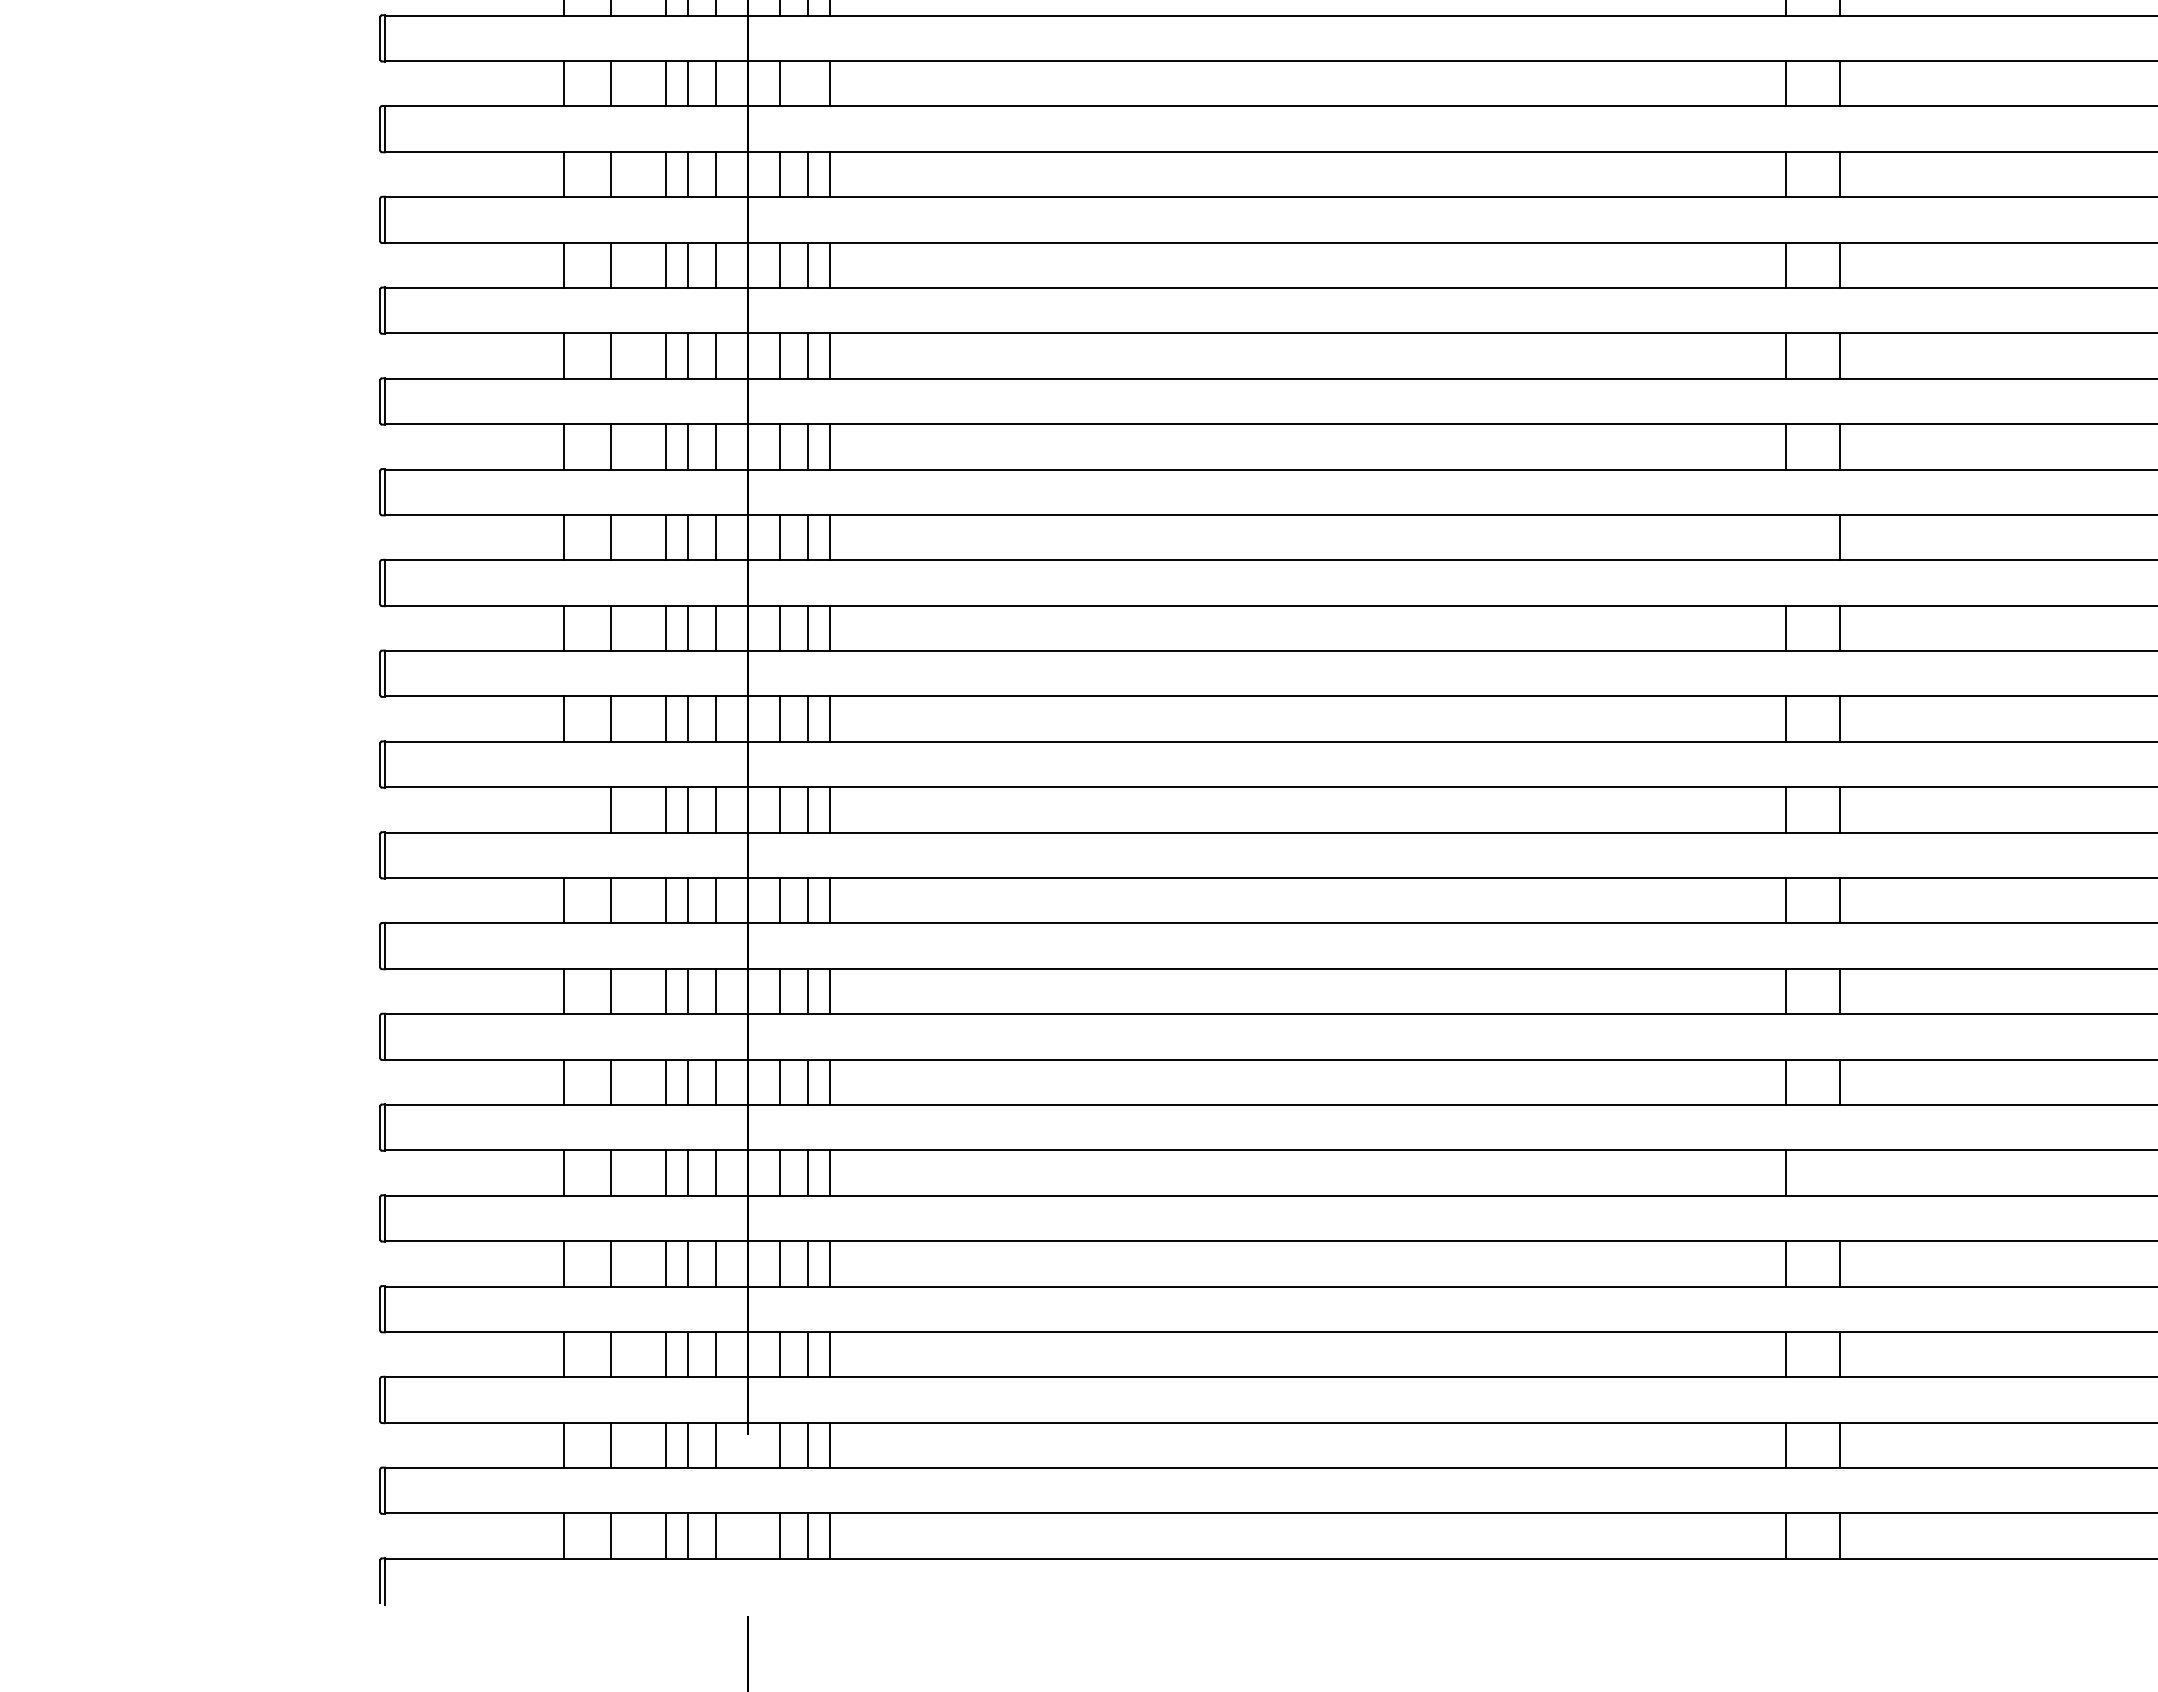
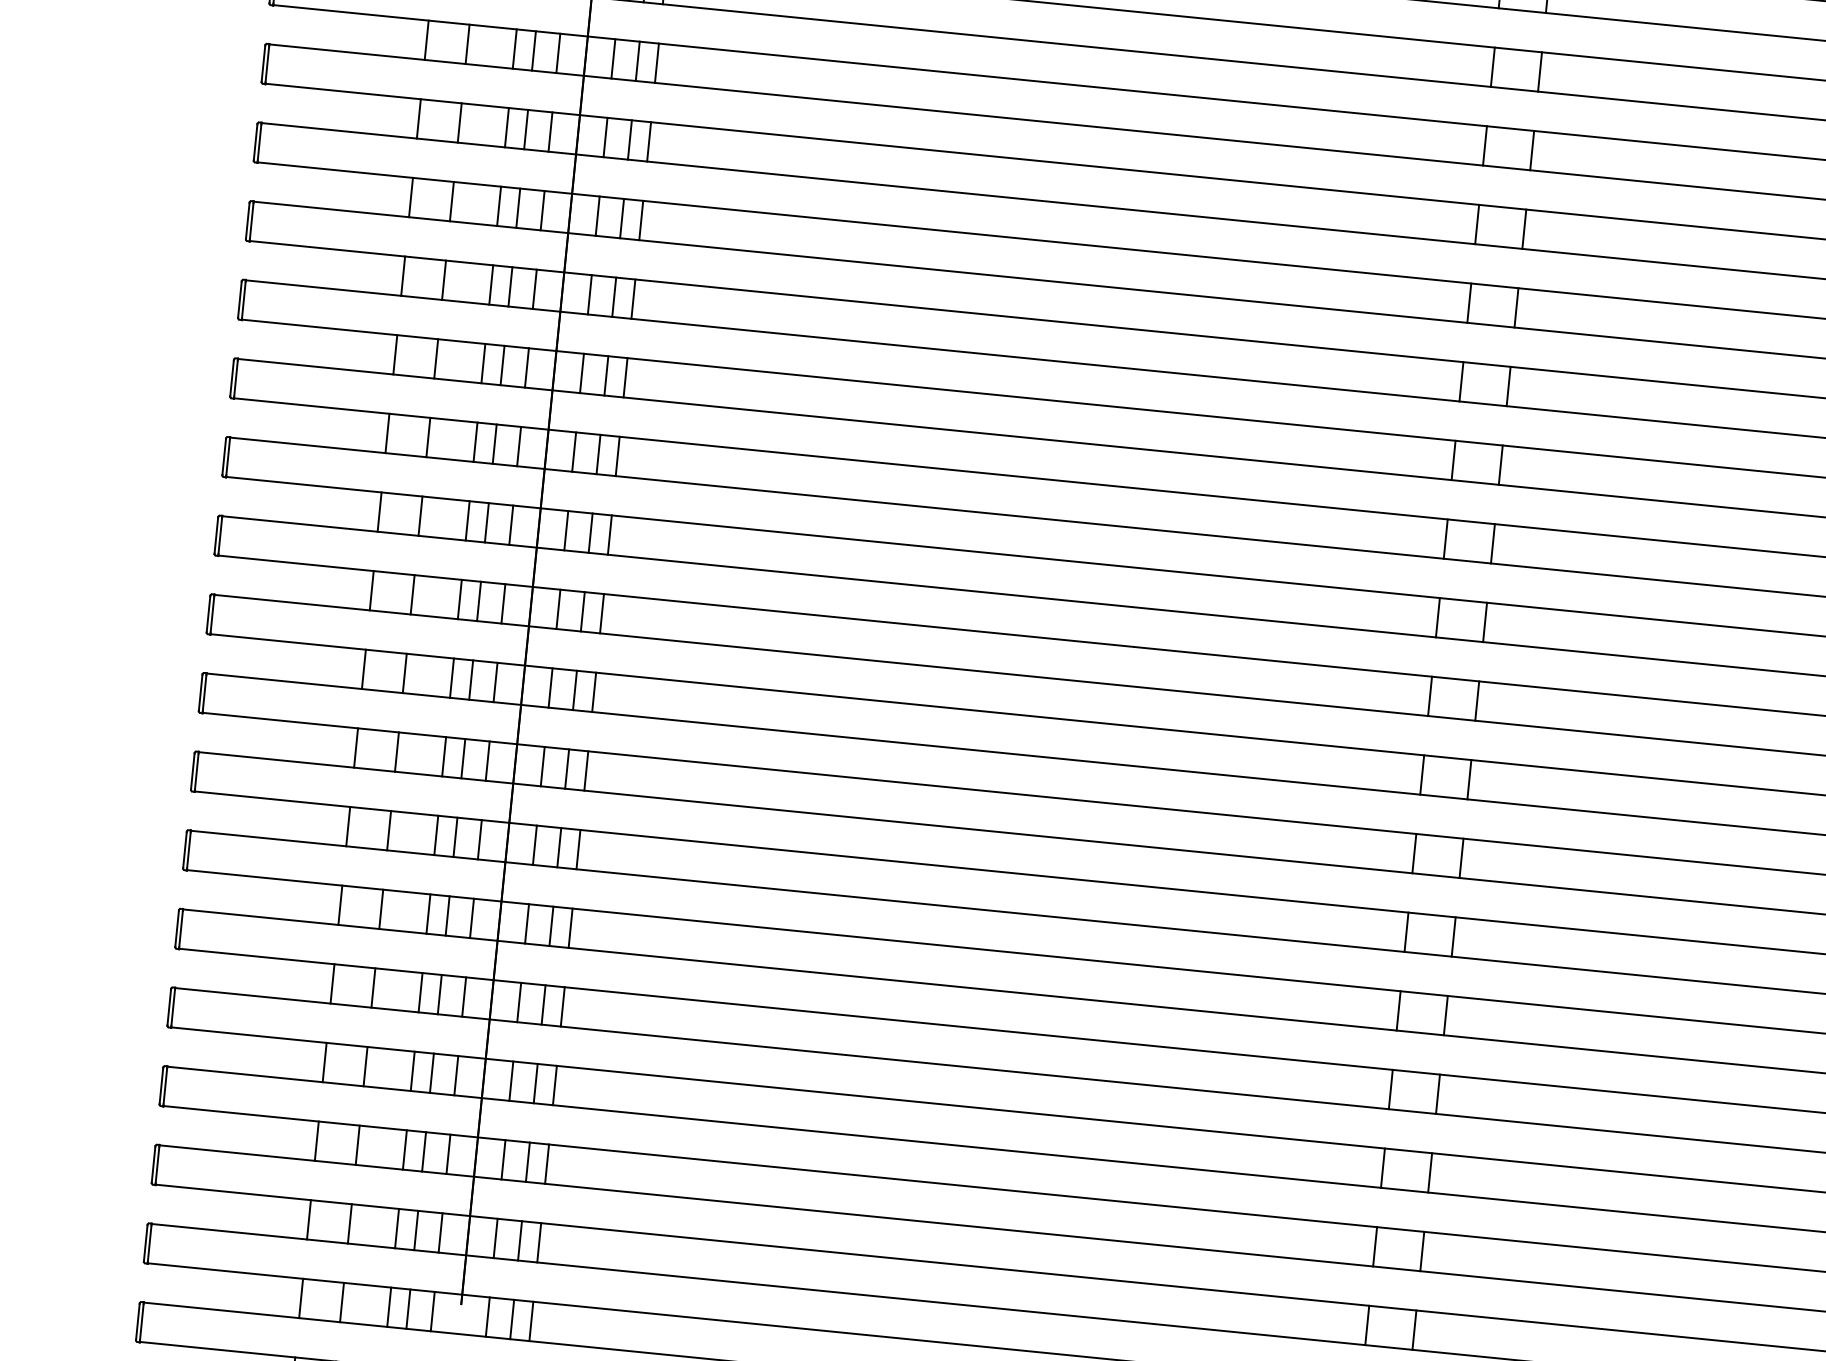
line: (807, 83) -> (629, 139), added
line: (1785, 537) -> (1437, 617), added
line: (564, 809) -> (356, 747), added
line: (1840, 1172) -> (1430, 1172), added

